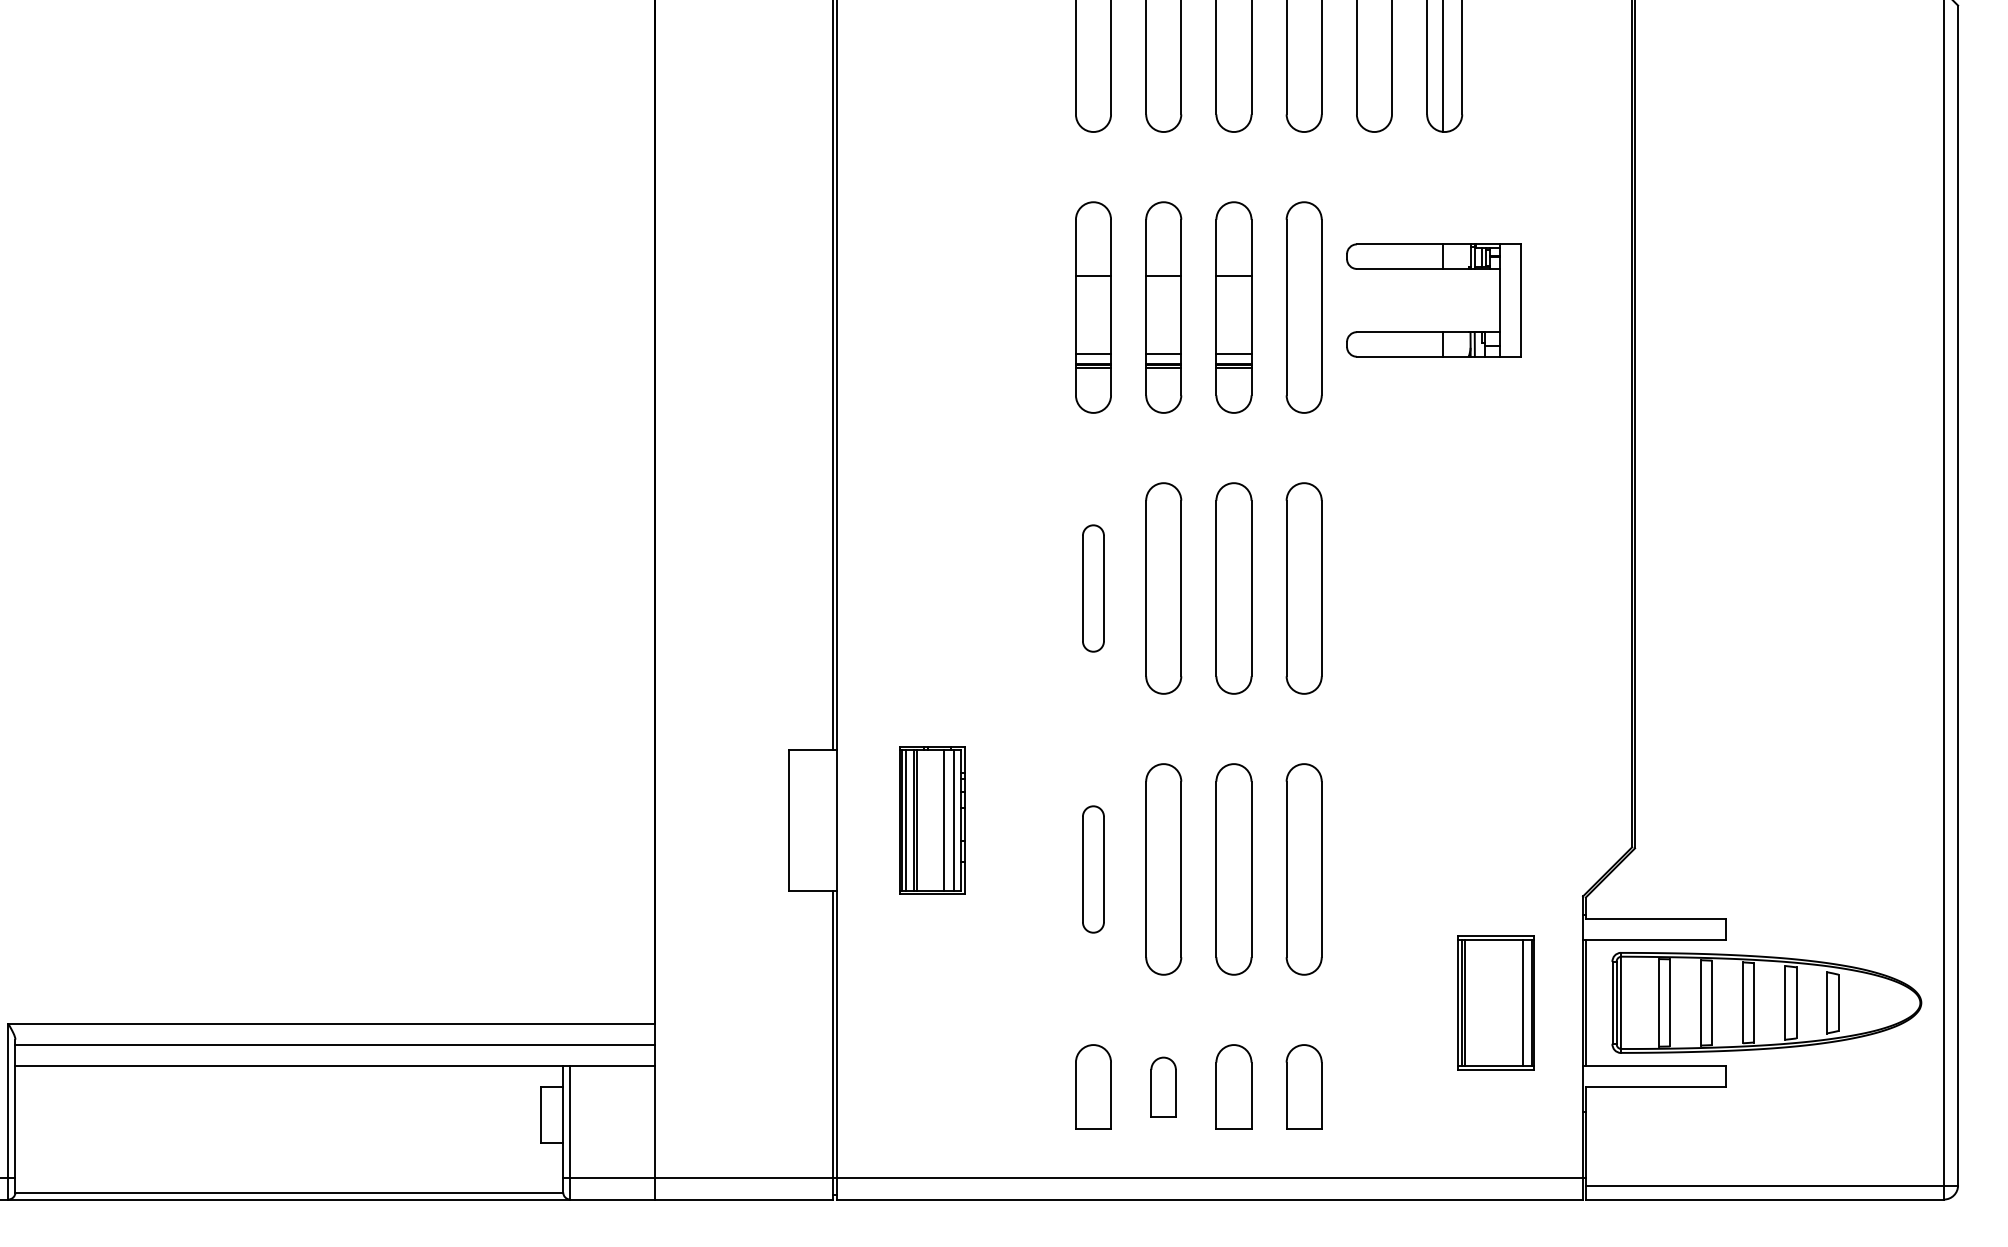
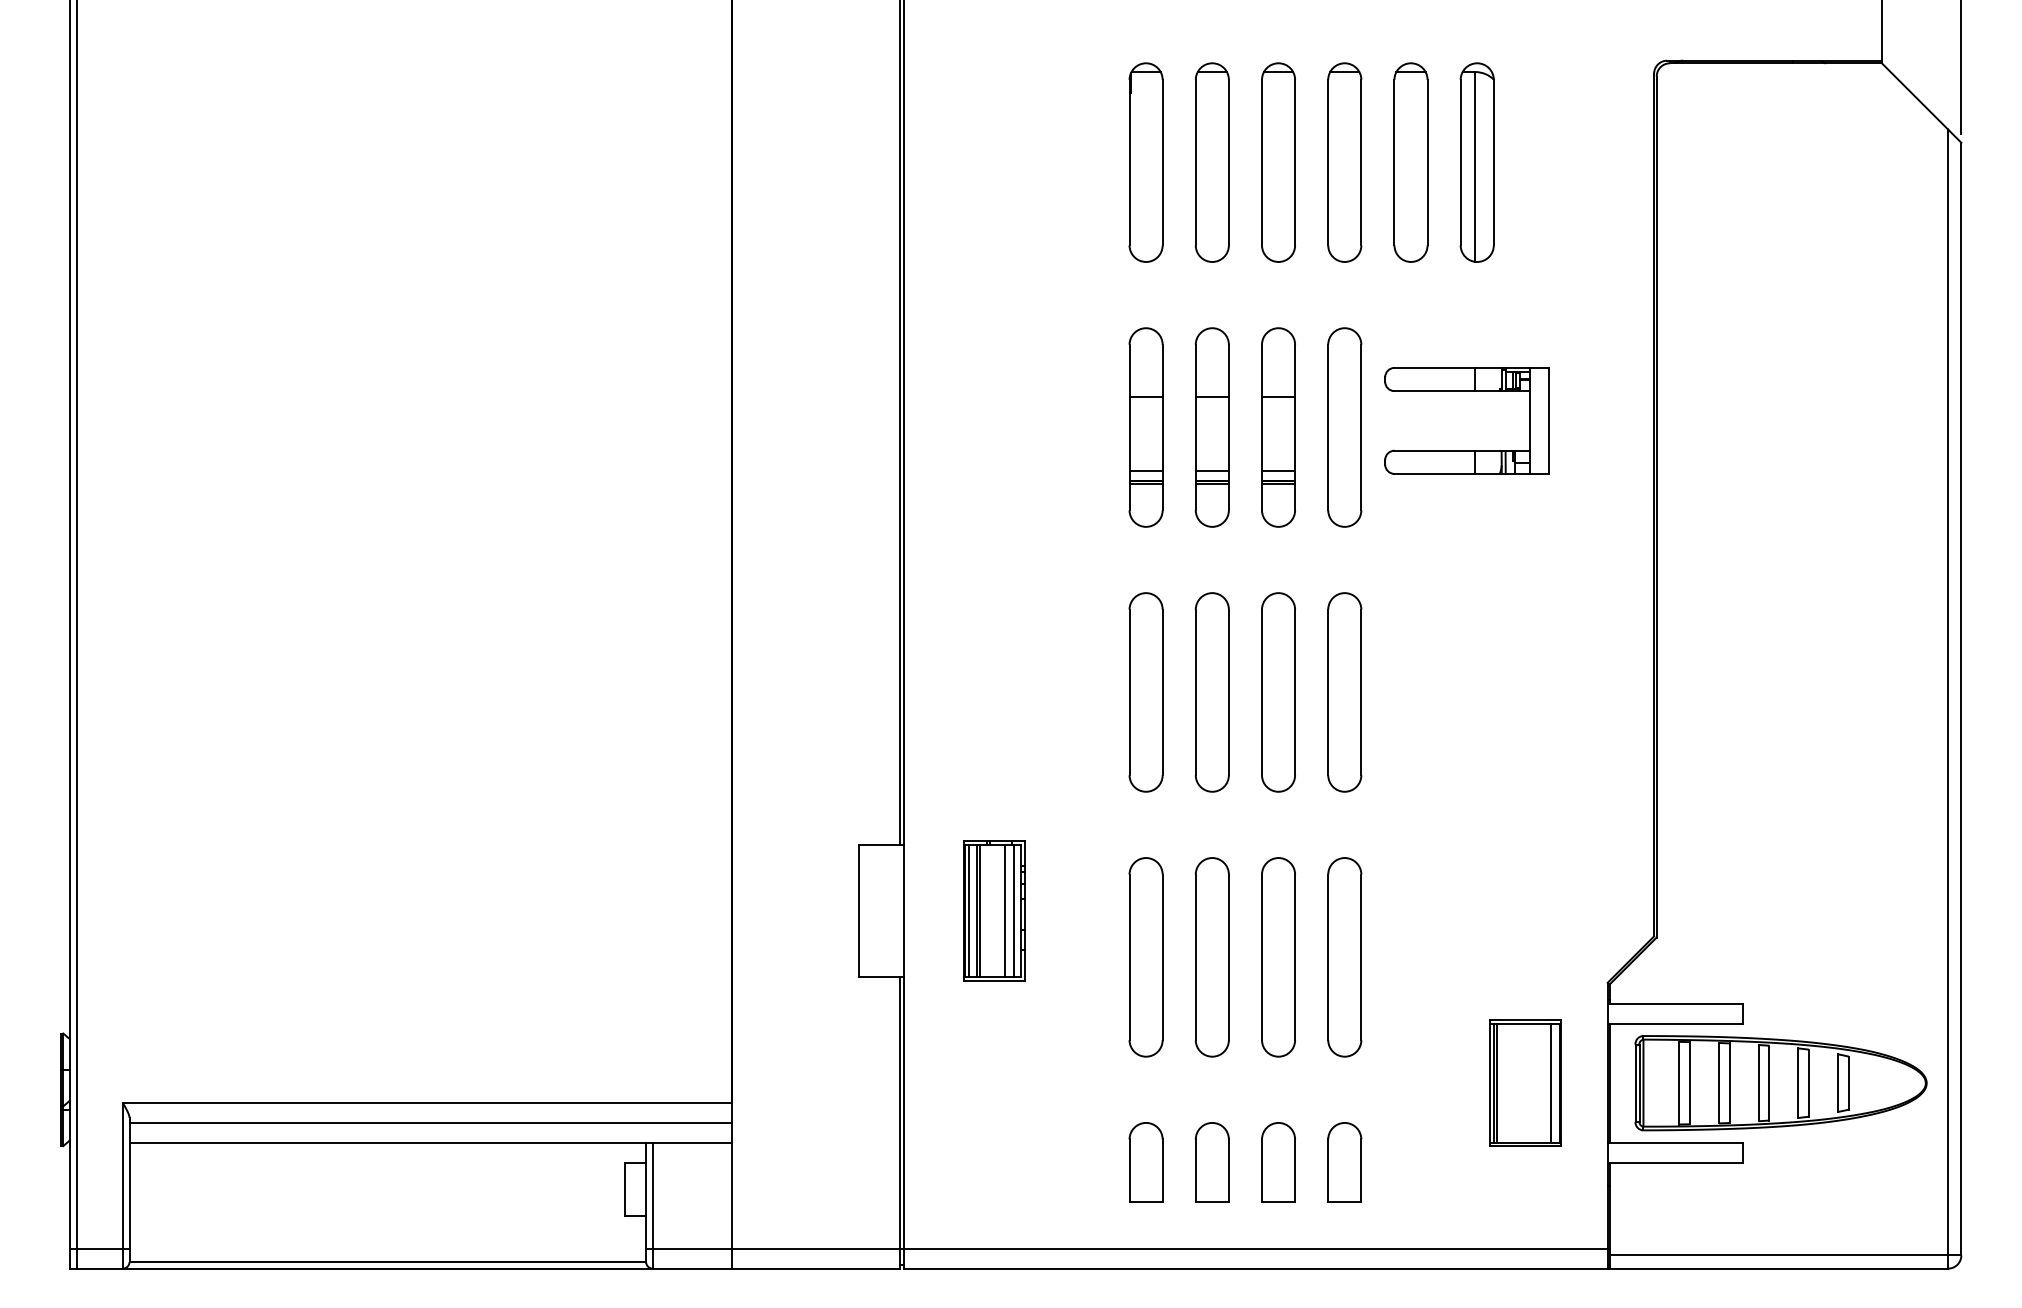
part: (1092, 588) -> (1145, 692), size x1.67
part: (1092, 869) -> (1145, 957), size x1.67
part: (1162, 1087) -> (1211, 1162), size x1.43

